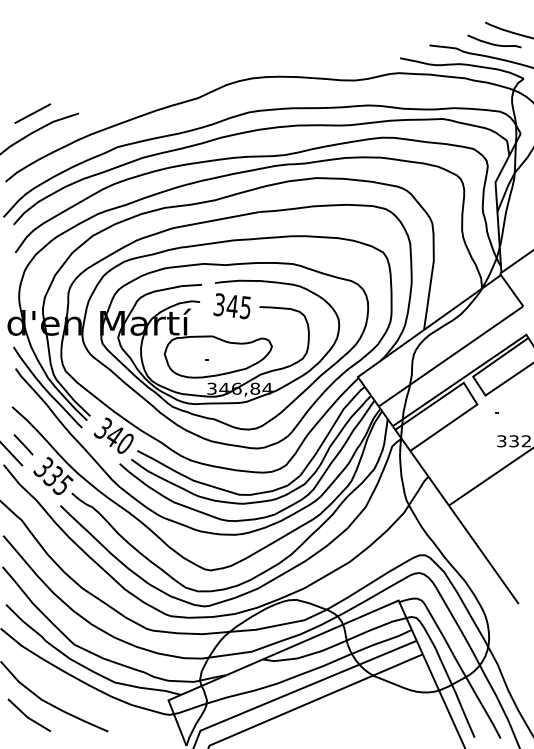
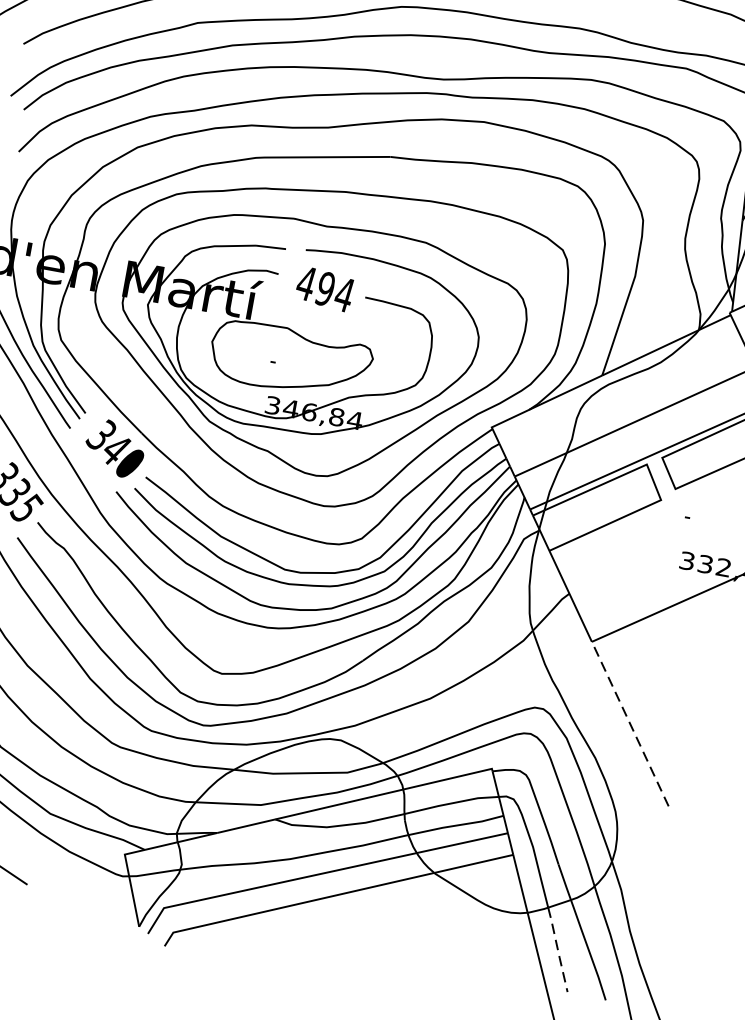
text: (231, 306) -> (323, 289), 345 -> 494
line: (483, 554) -> (629, 723), solid -> dashed
line: (463, 711) -> (558, 950), solid -> dashed

